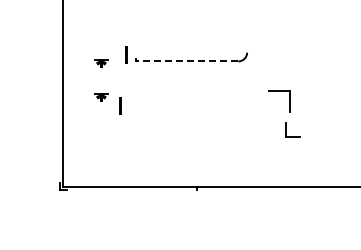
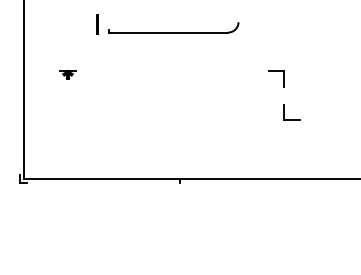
line: (186, 61) -> (167, 32), dashed -> solid
part: (101, 63) -> (68, 34), removed
part: (279, 100) -> (276, 78), size x0.62
line: (120, 105) -> (90, 84), removed

